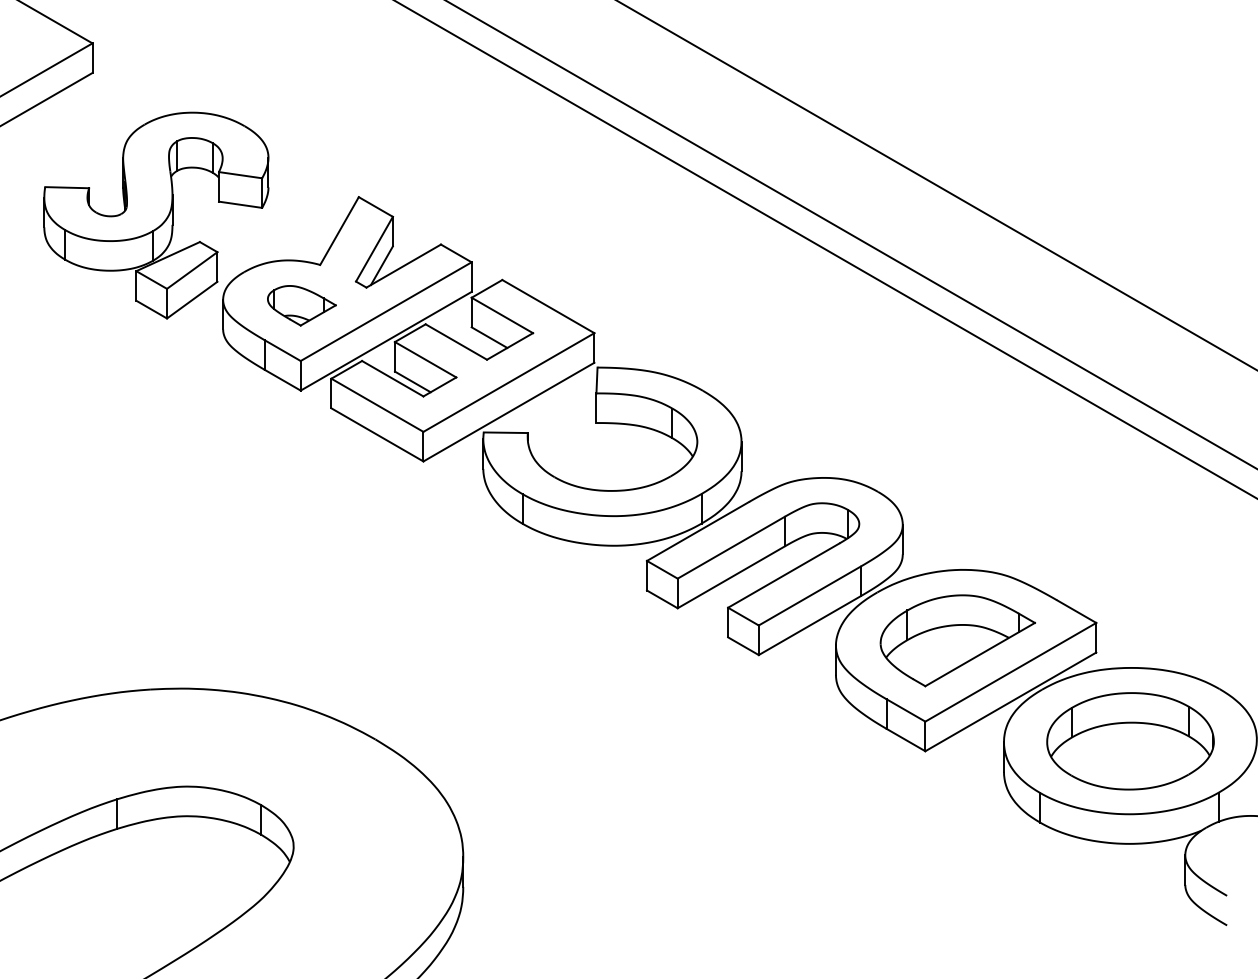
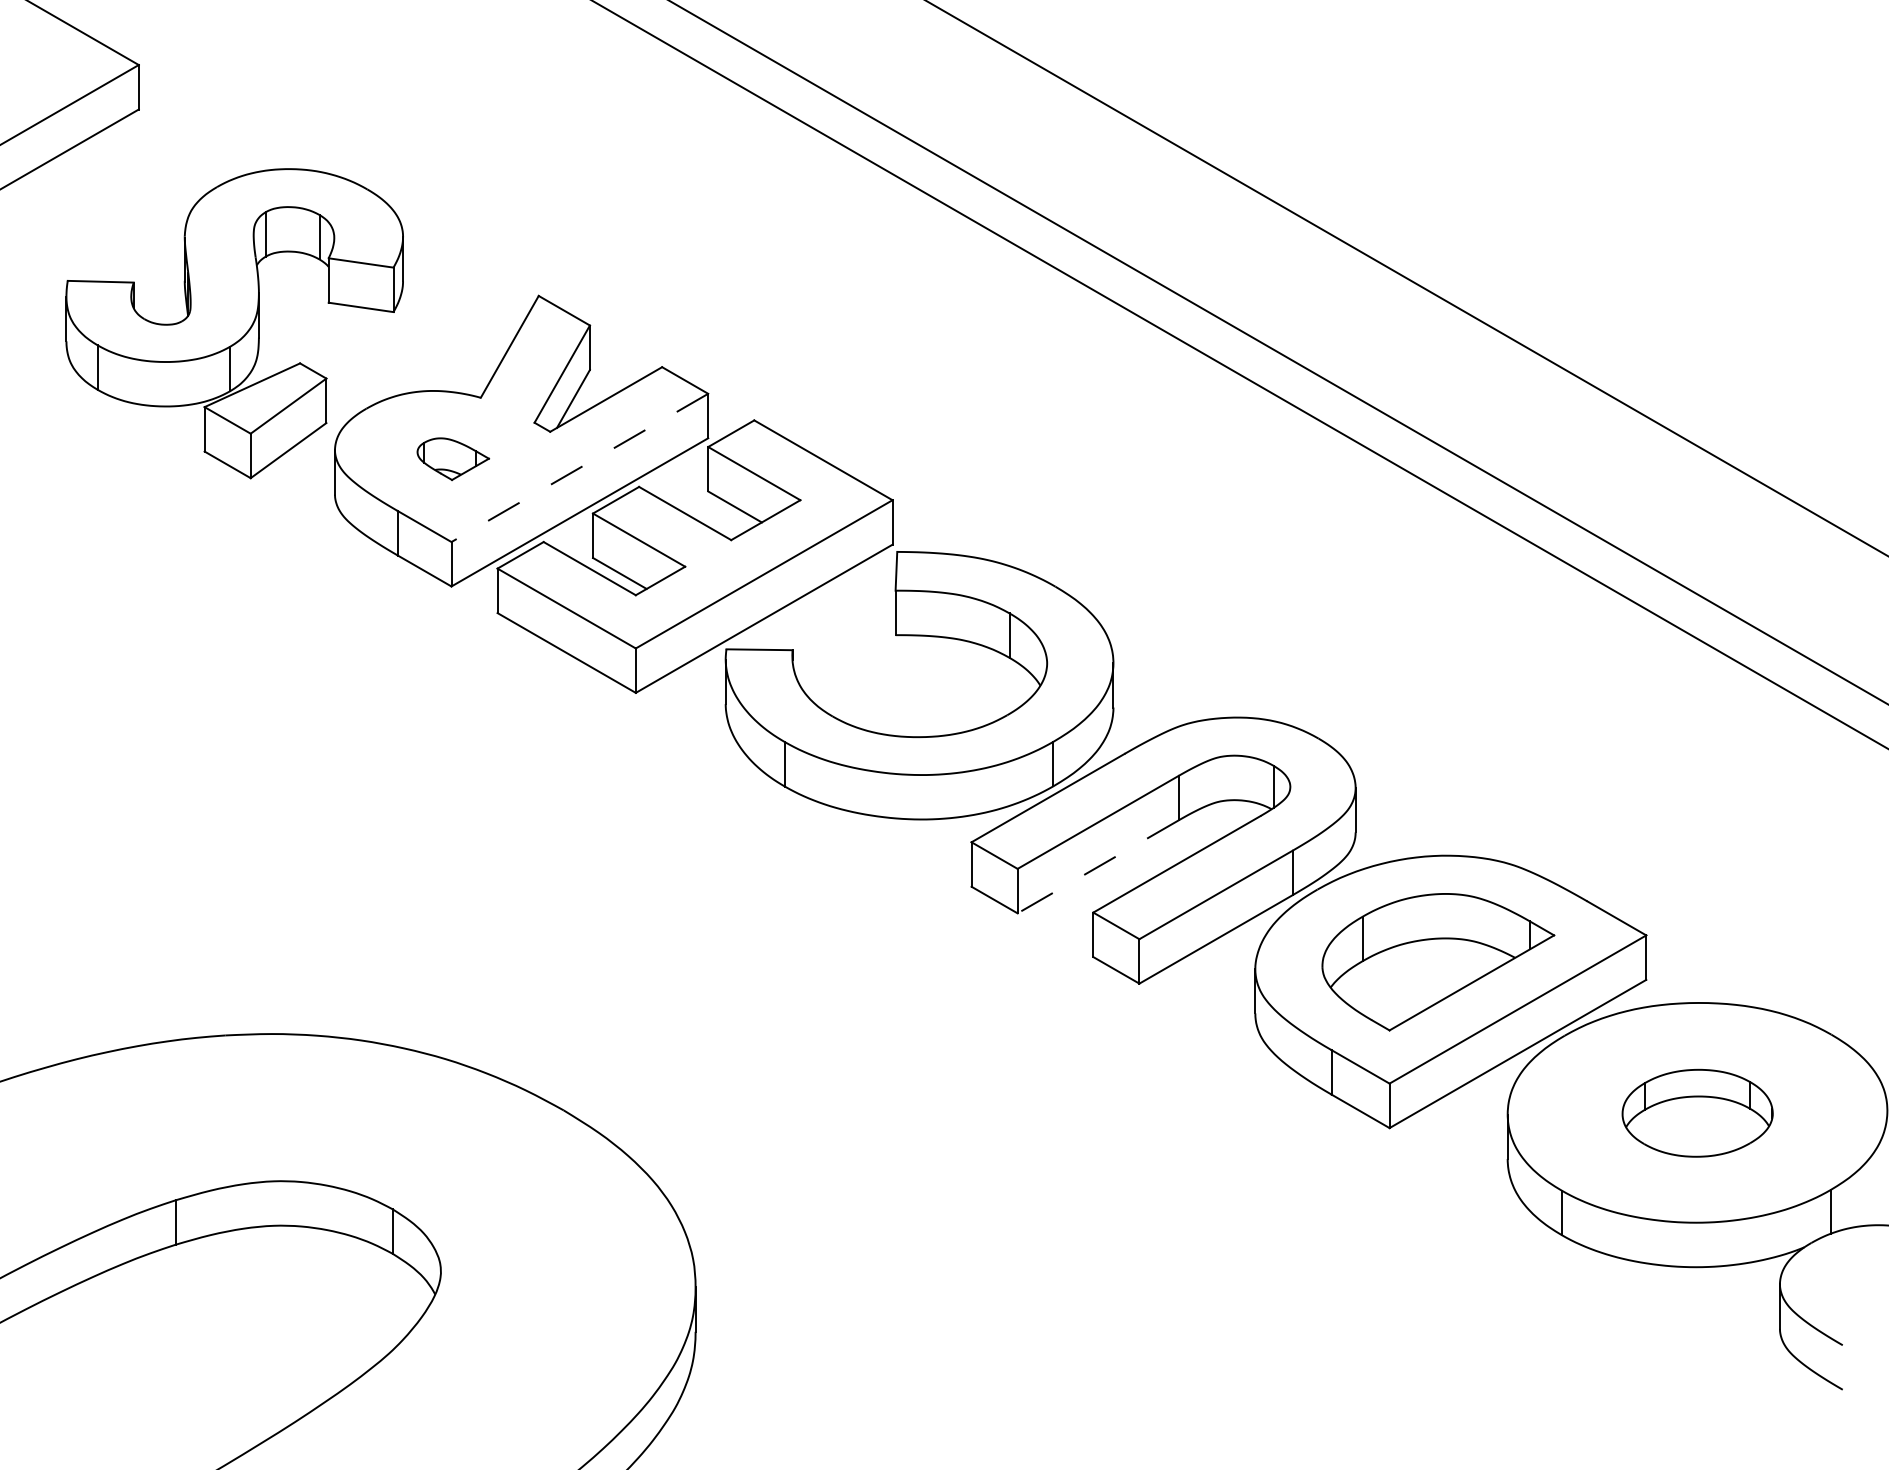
part: (301, 305) -> (452, 458), size x0.7
line: (386, 311) -> (580, 467), solid -> dashed
line: (731, 577) -> (1098, 867), solid -> dashed
part: (1130, 741) -> (1697, 1113), size x0.6

